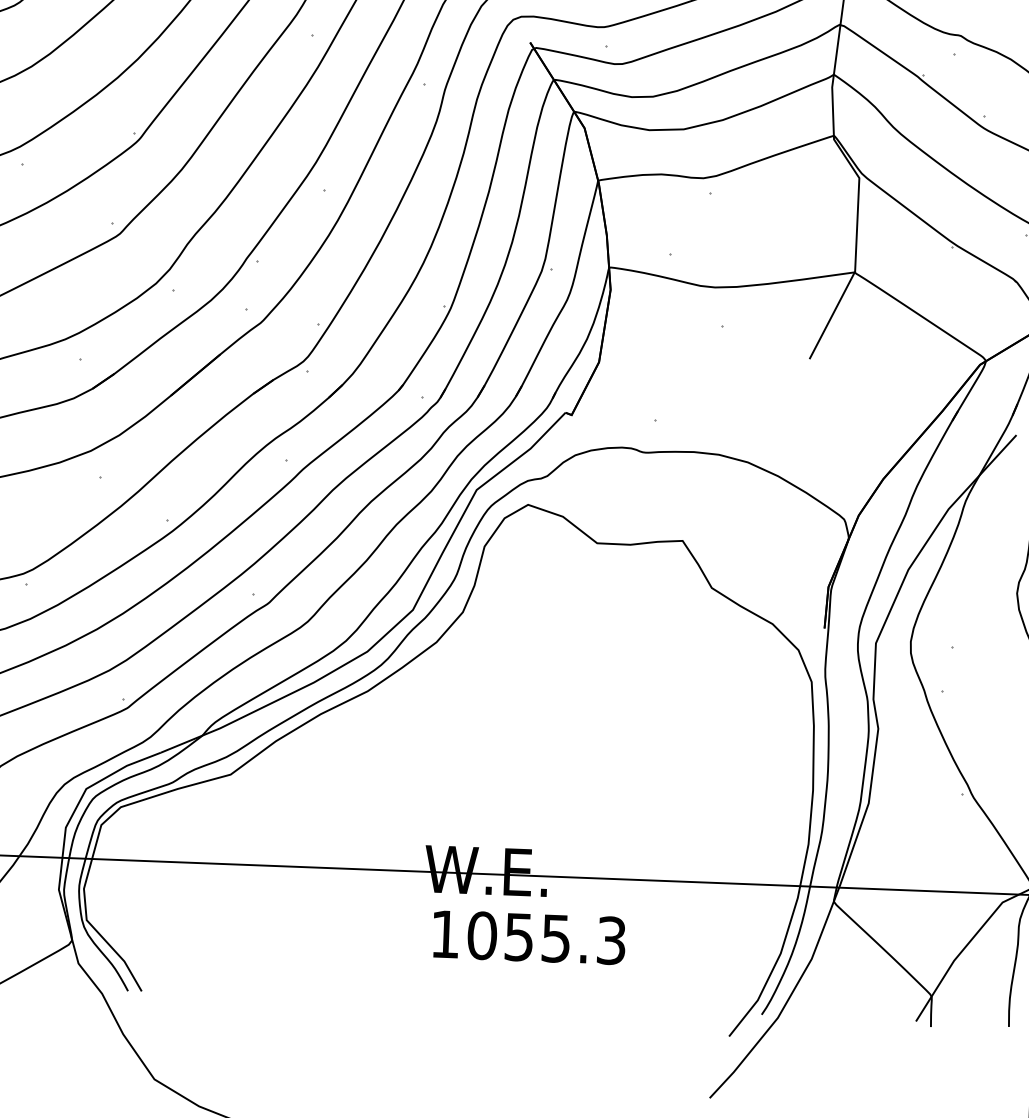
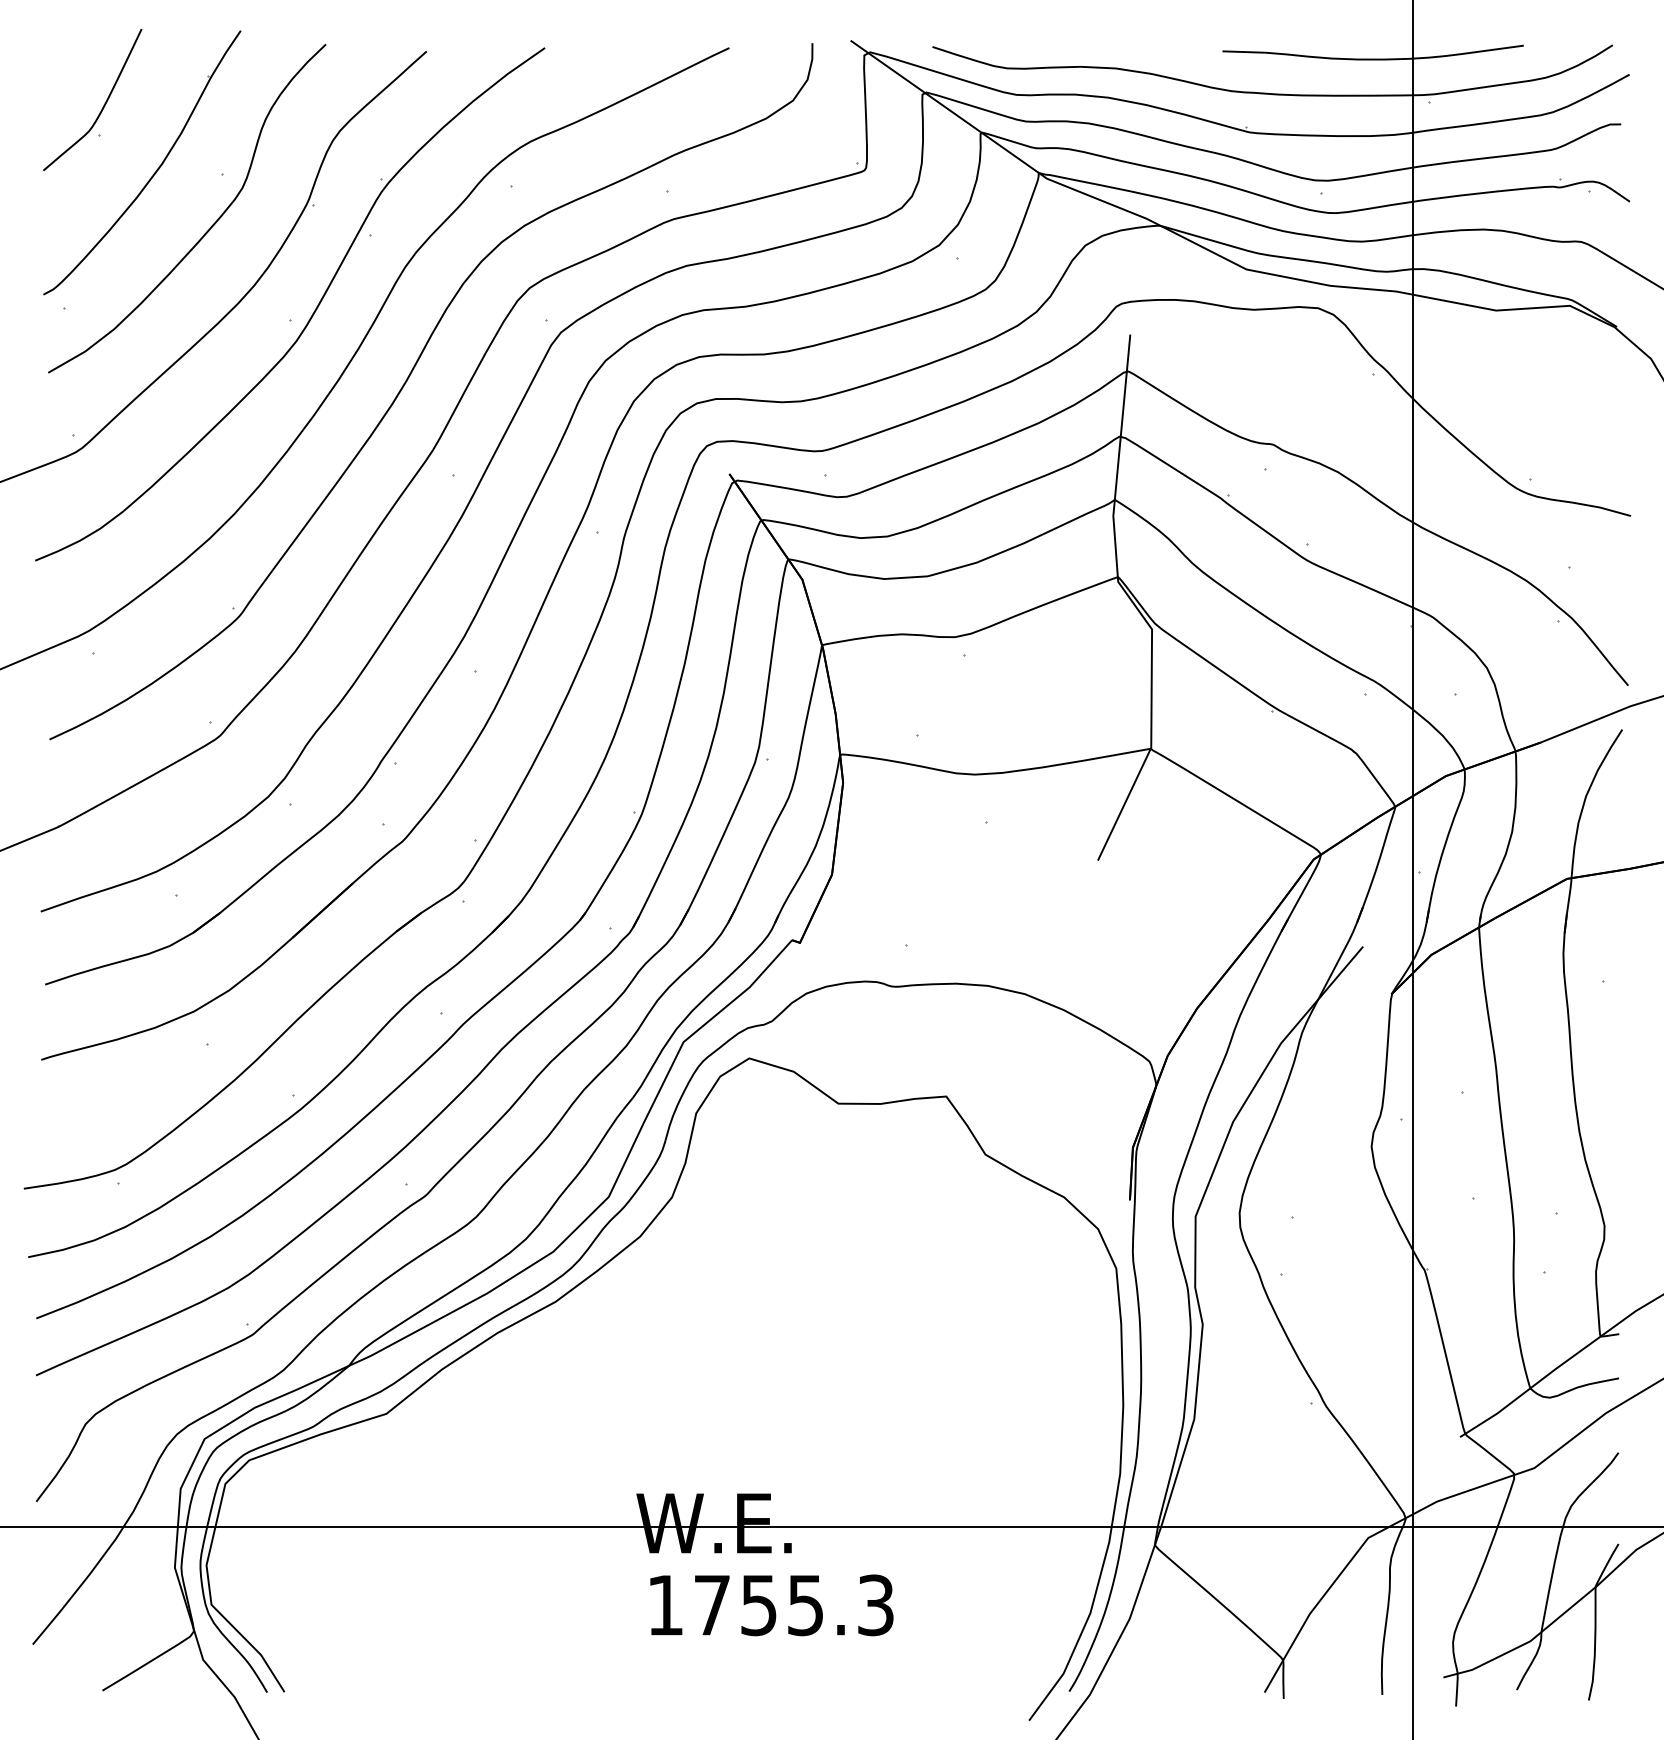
text: (482, 935) -> (712, 1605), 1055.3 -> 1755.3

